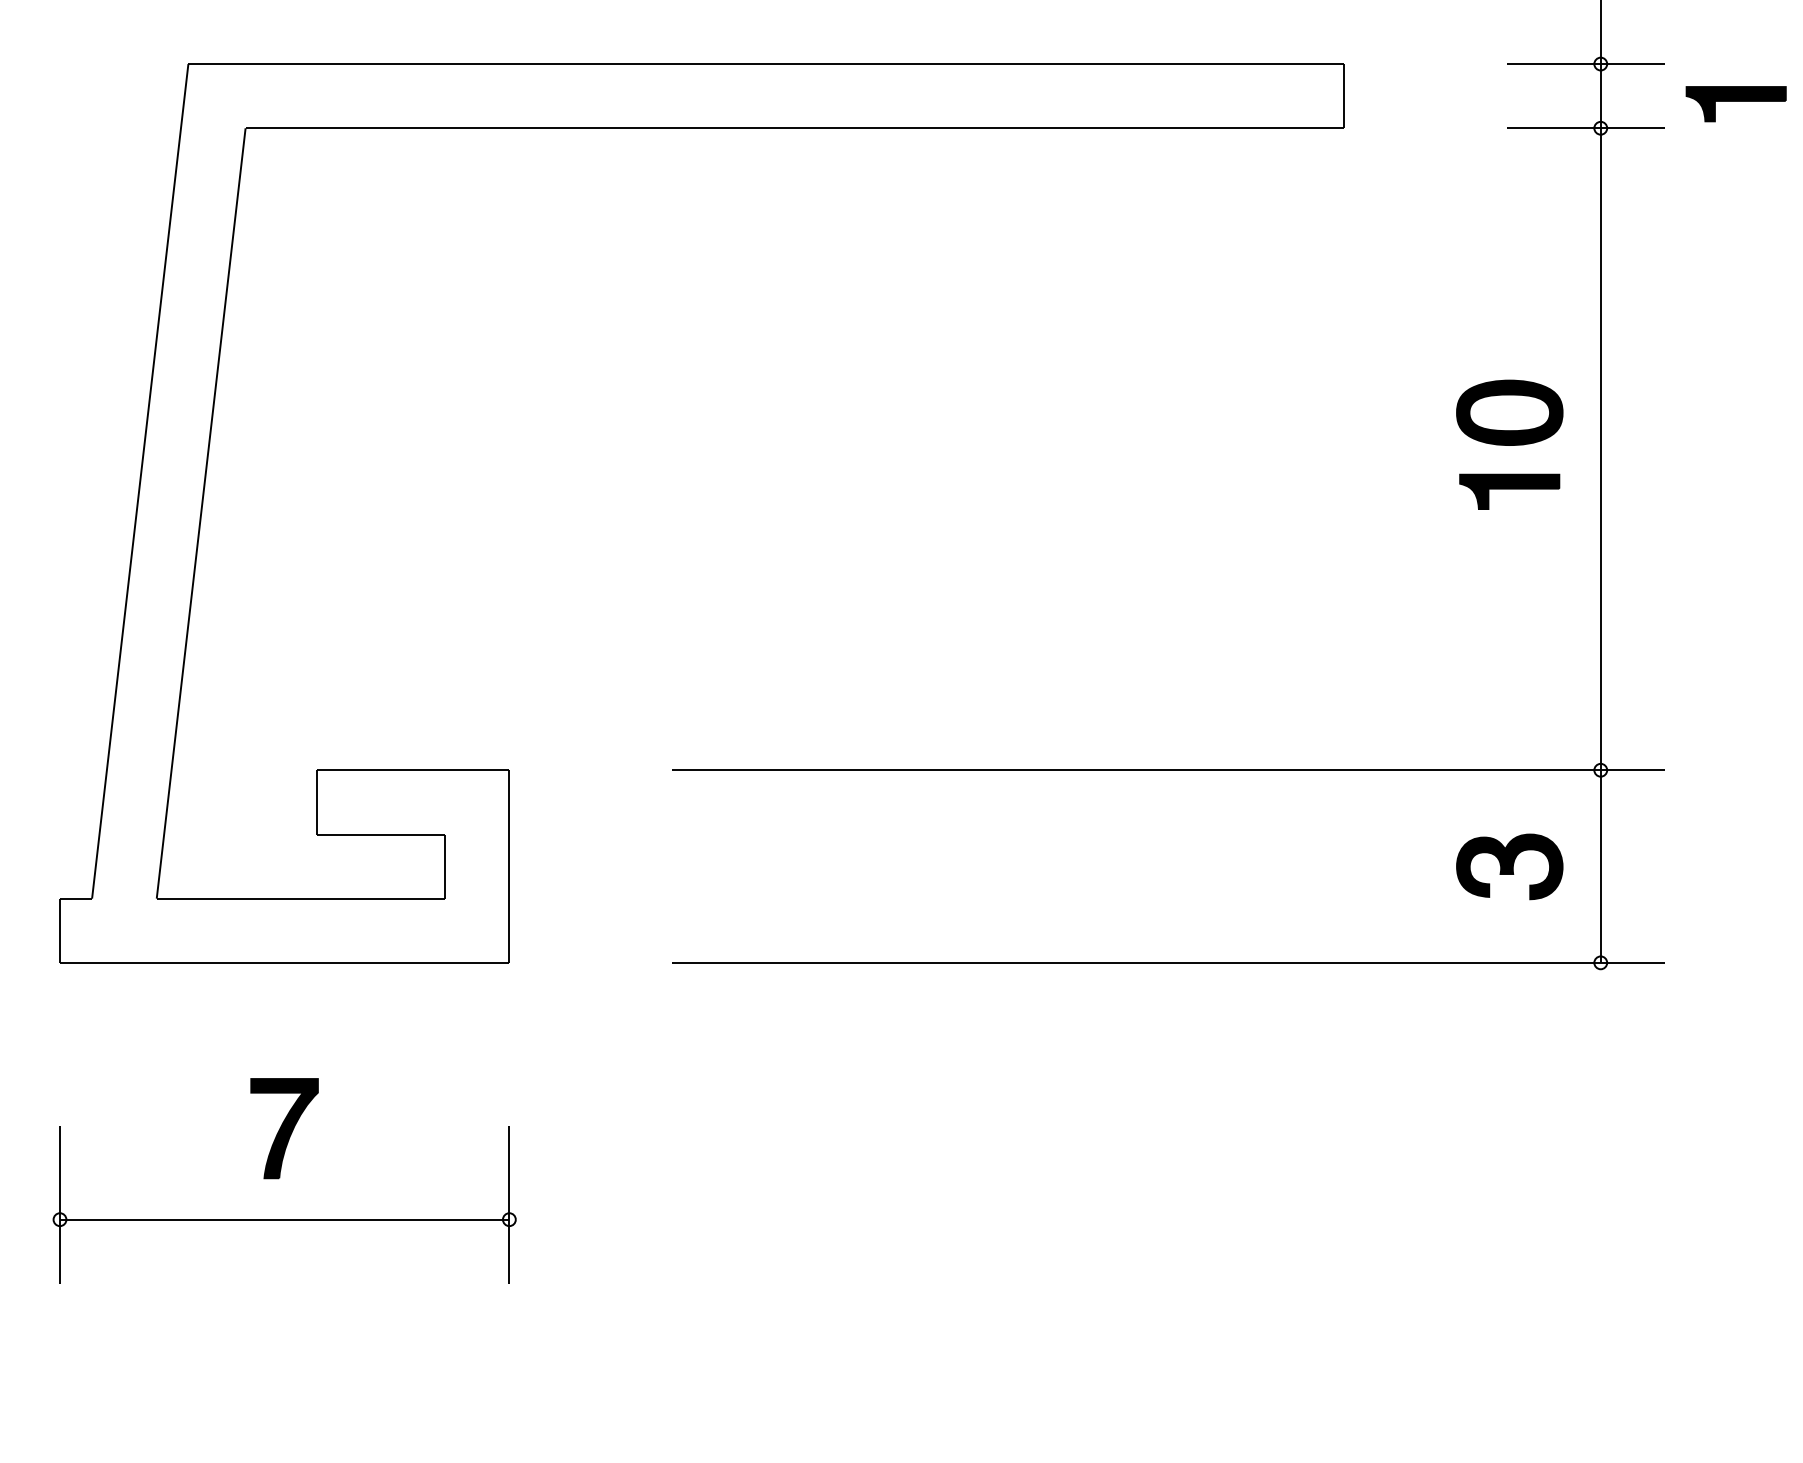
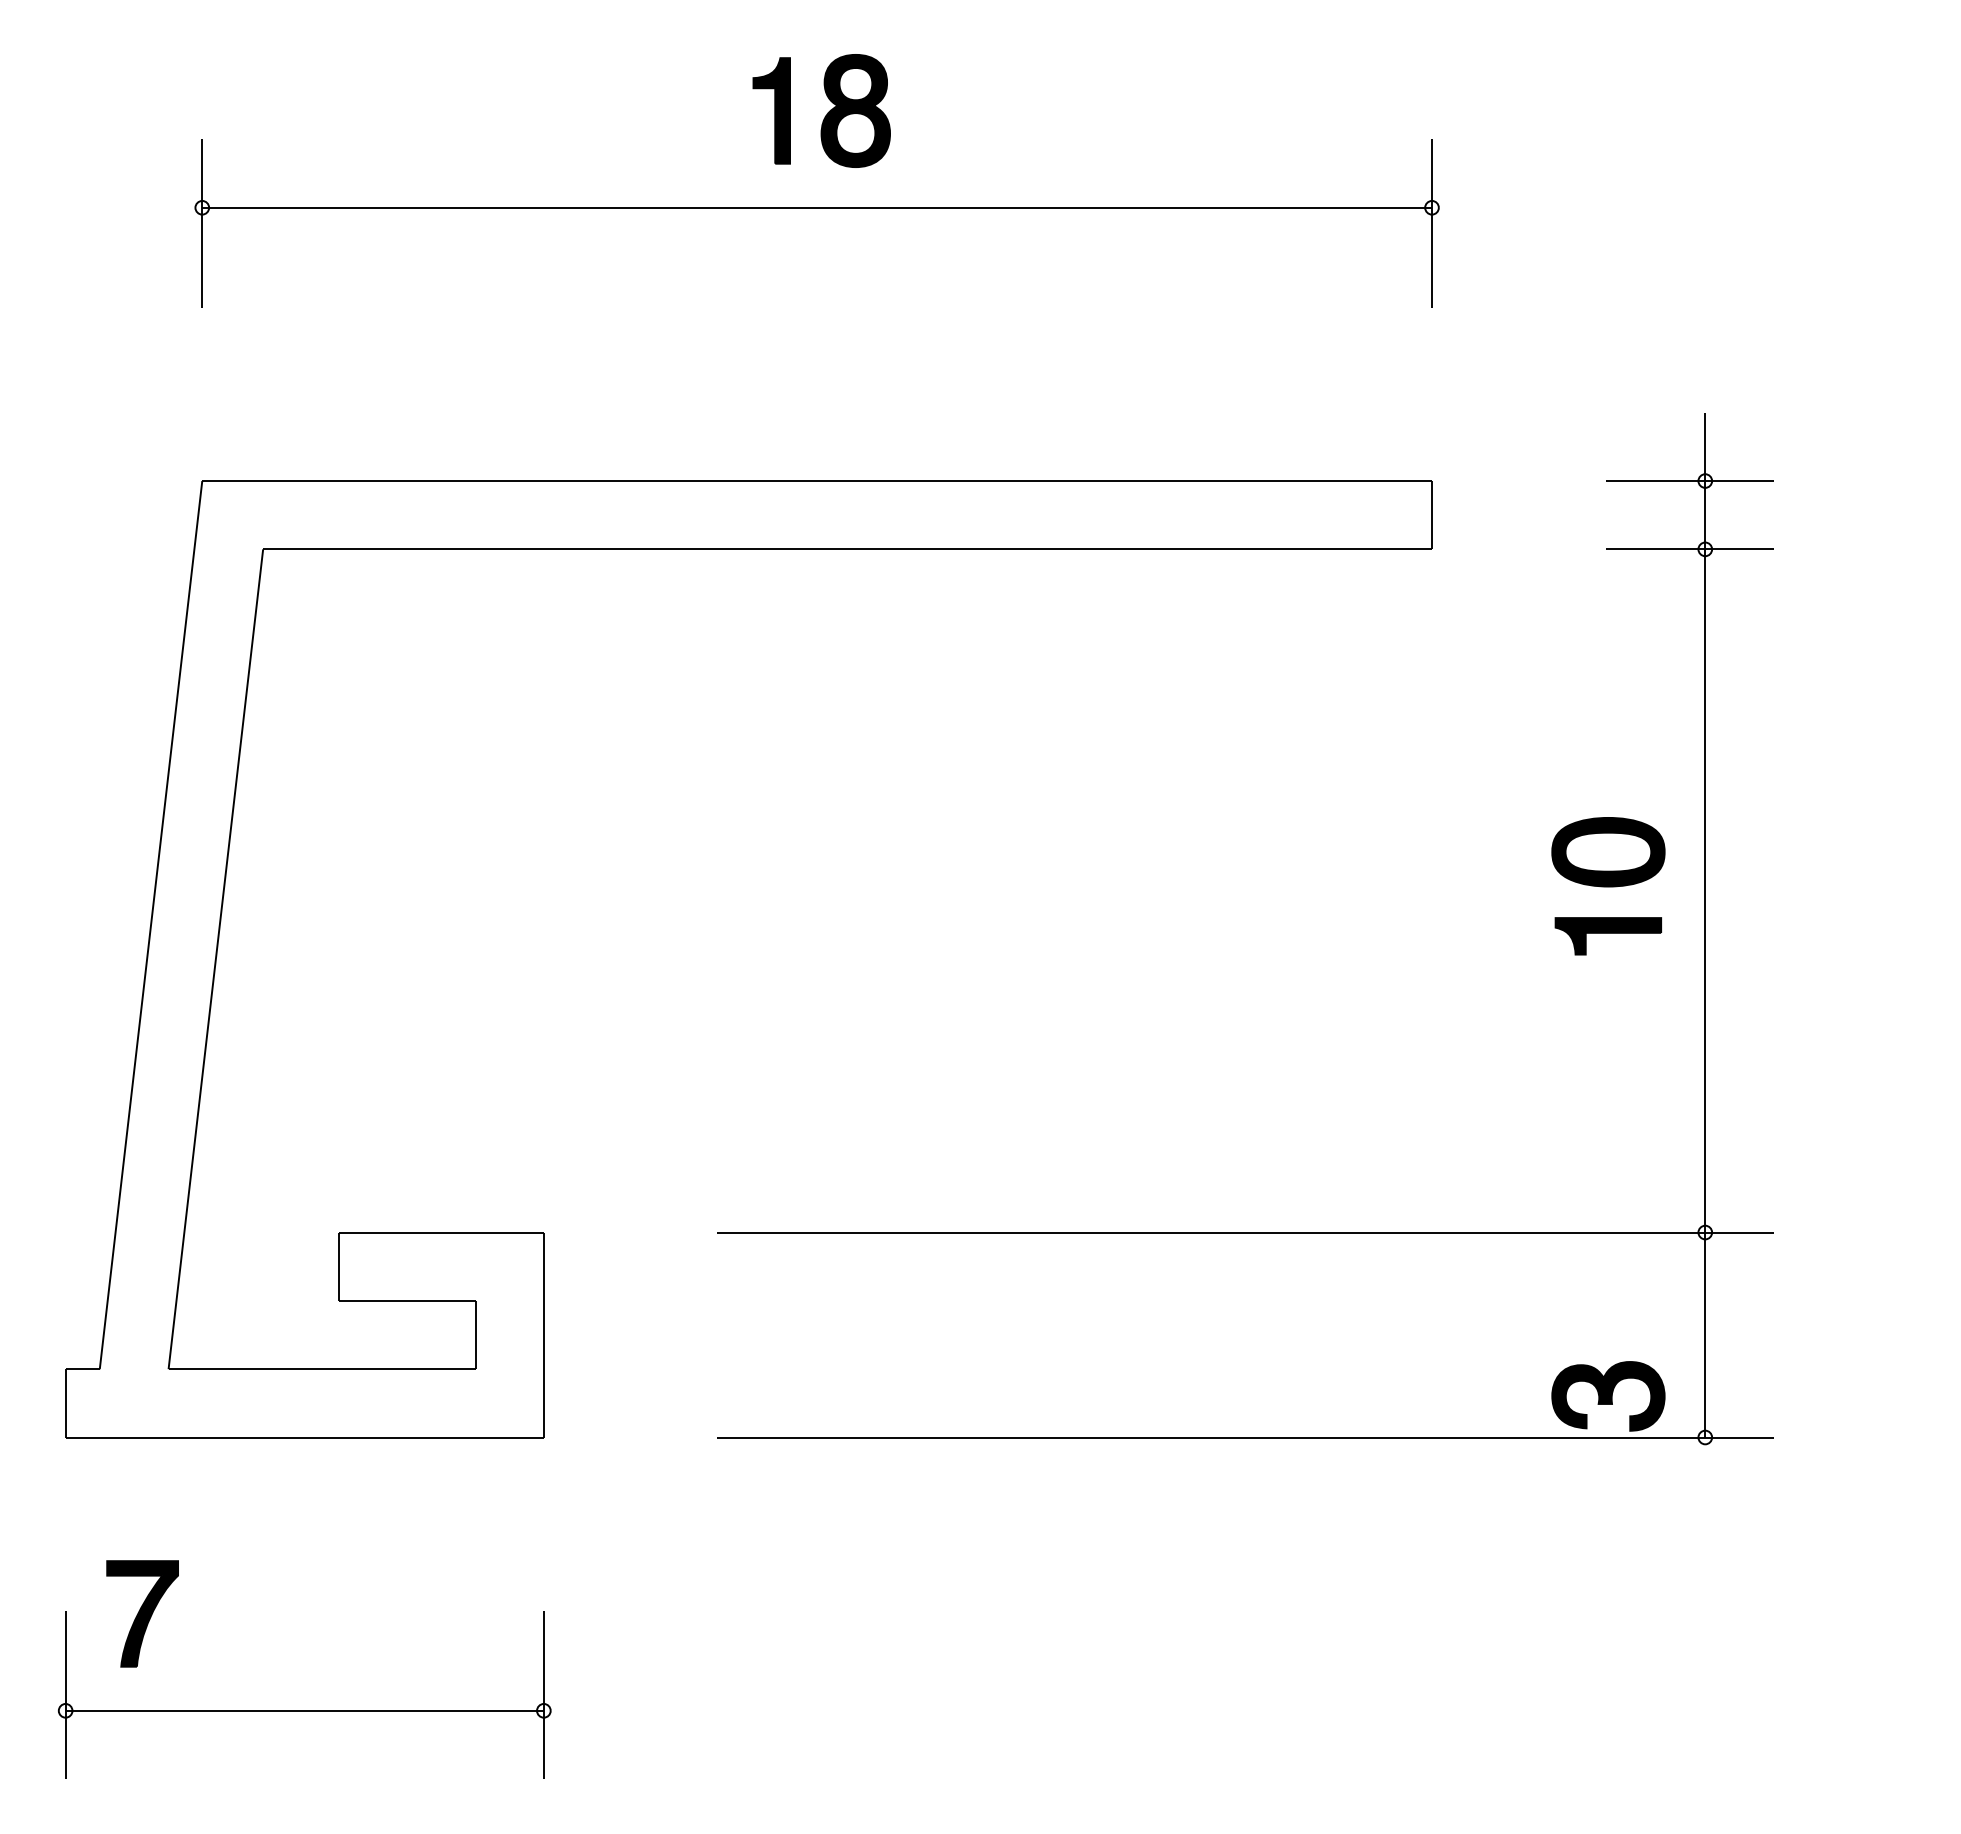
part: (1736, 103) -> (1849, 523), removed
part: (1509, 866) -> (1608, 1396), moved
part: (284, 1128) -> (142, 1613), moved

